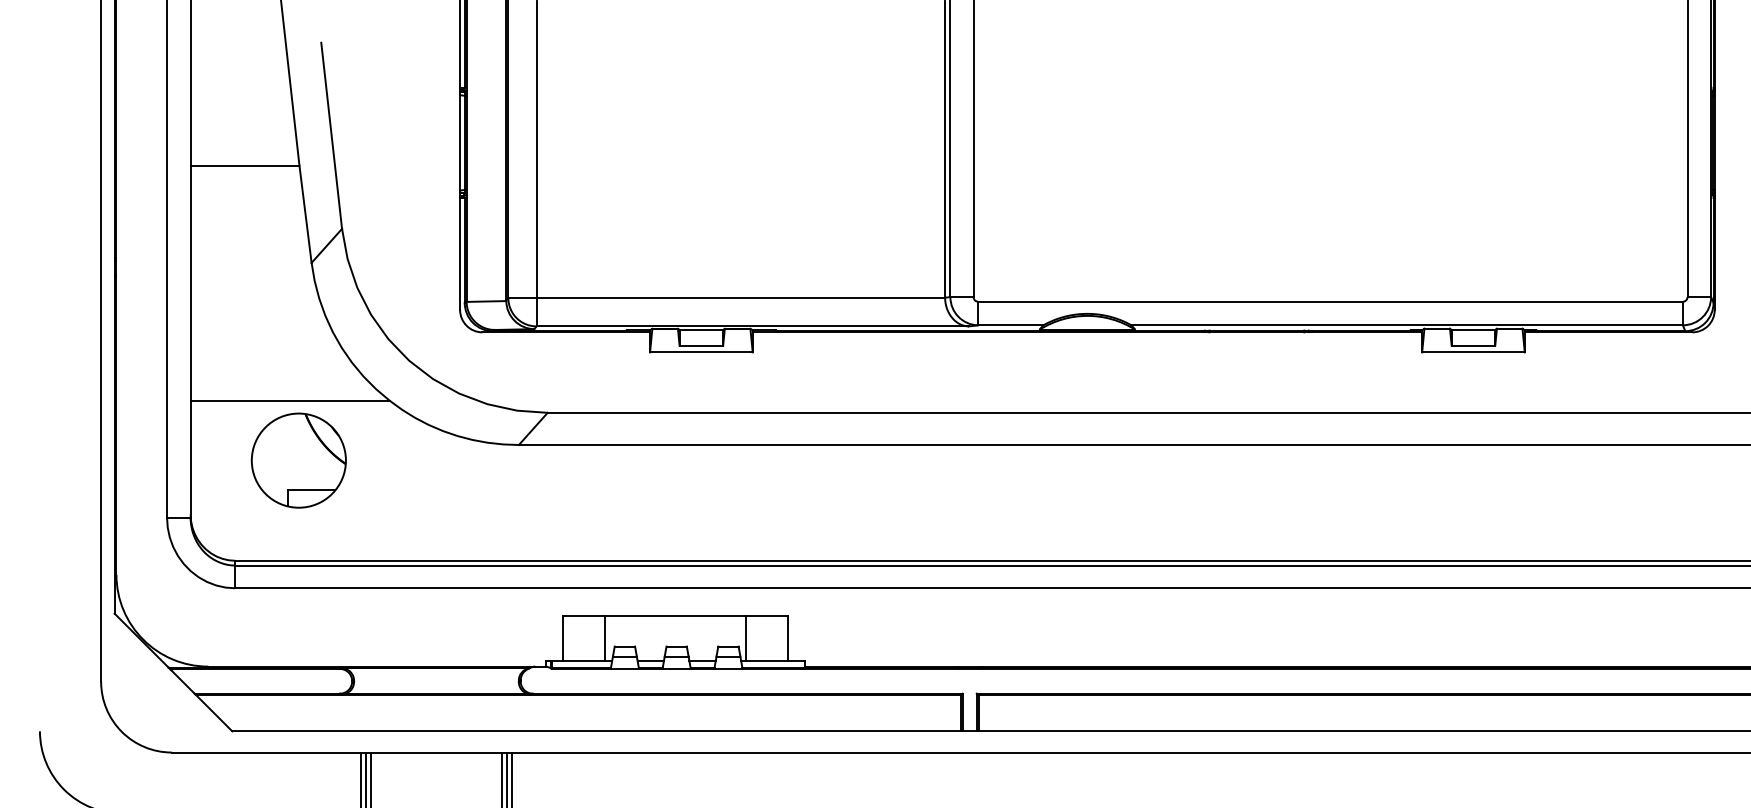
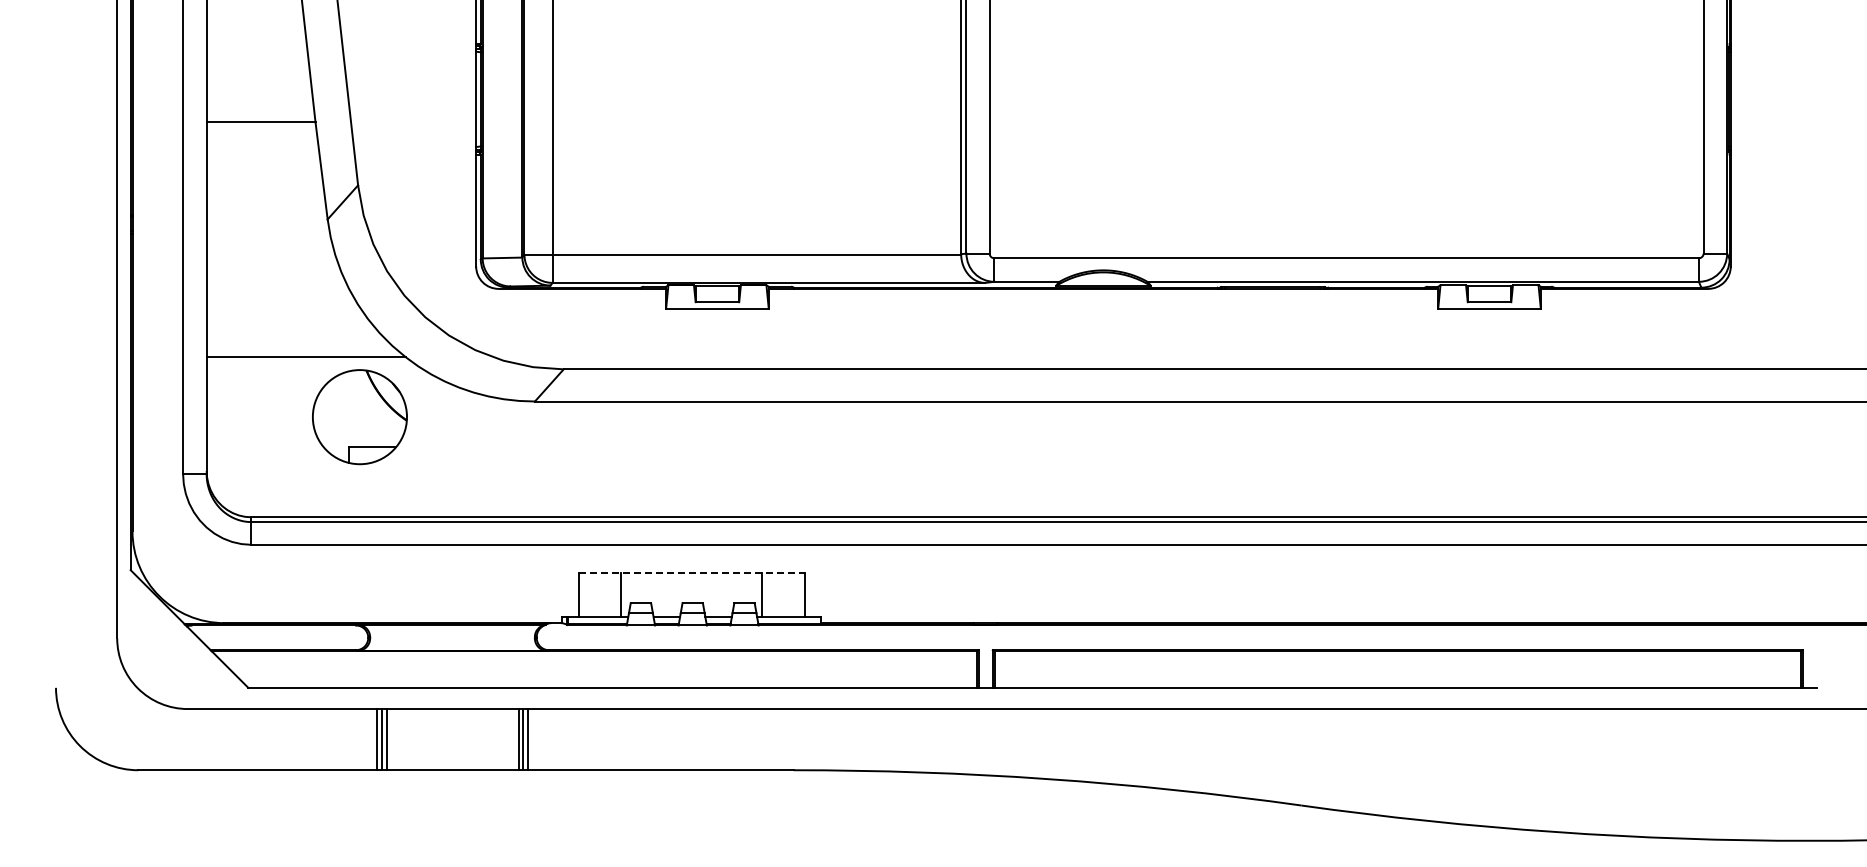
part: (298, 460) -> (359, 417), moved
line: (675, 615) -> (691, 572), solid -> dashed

